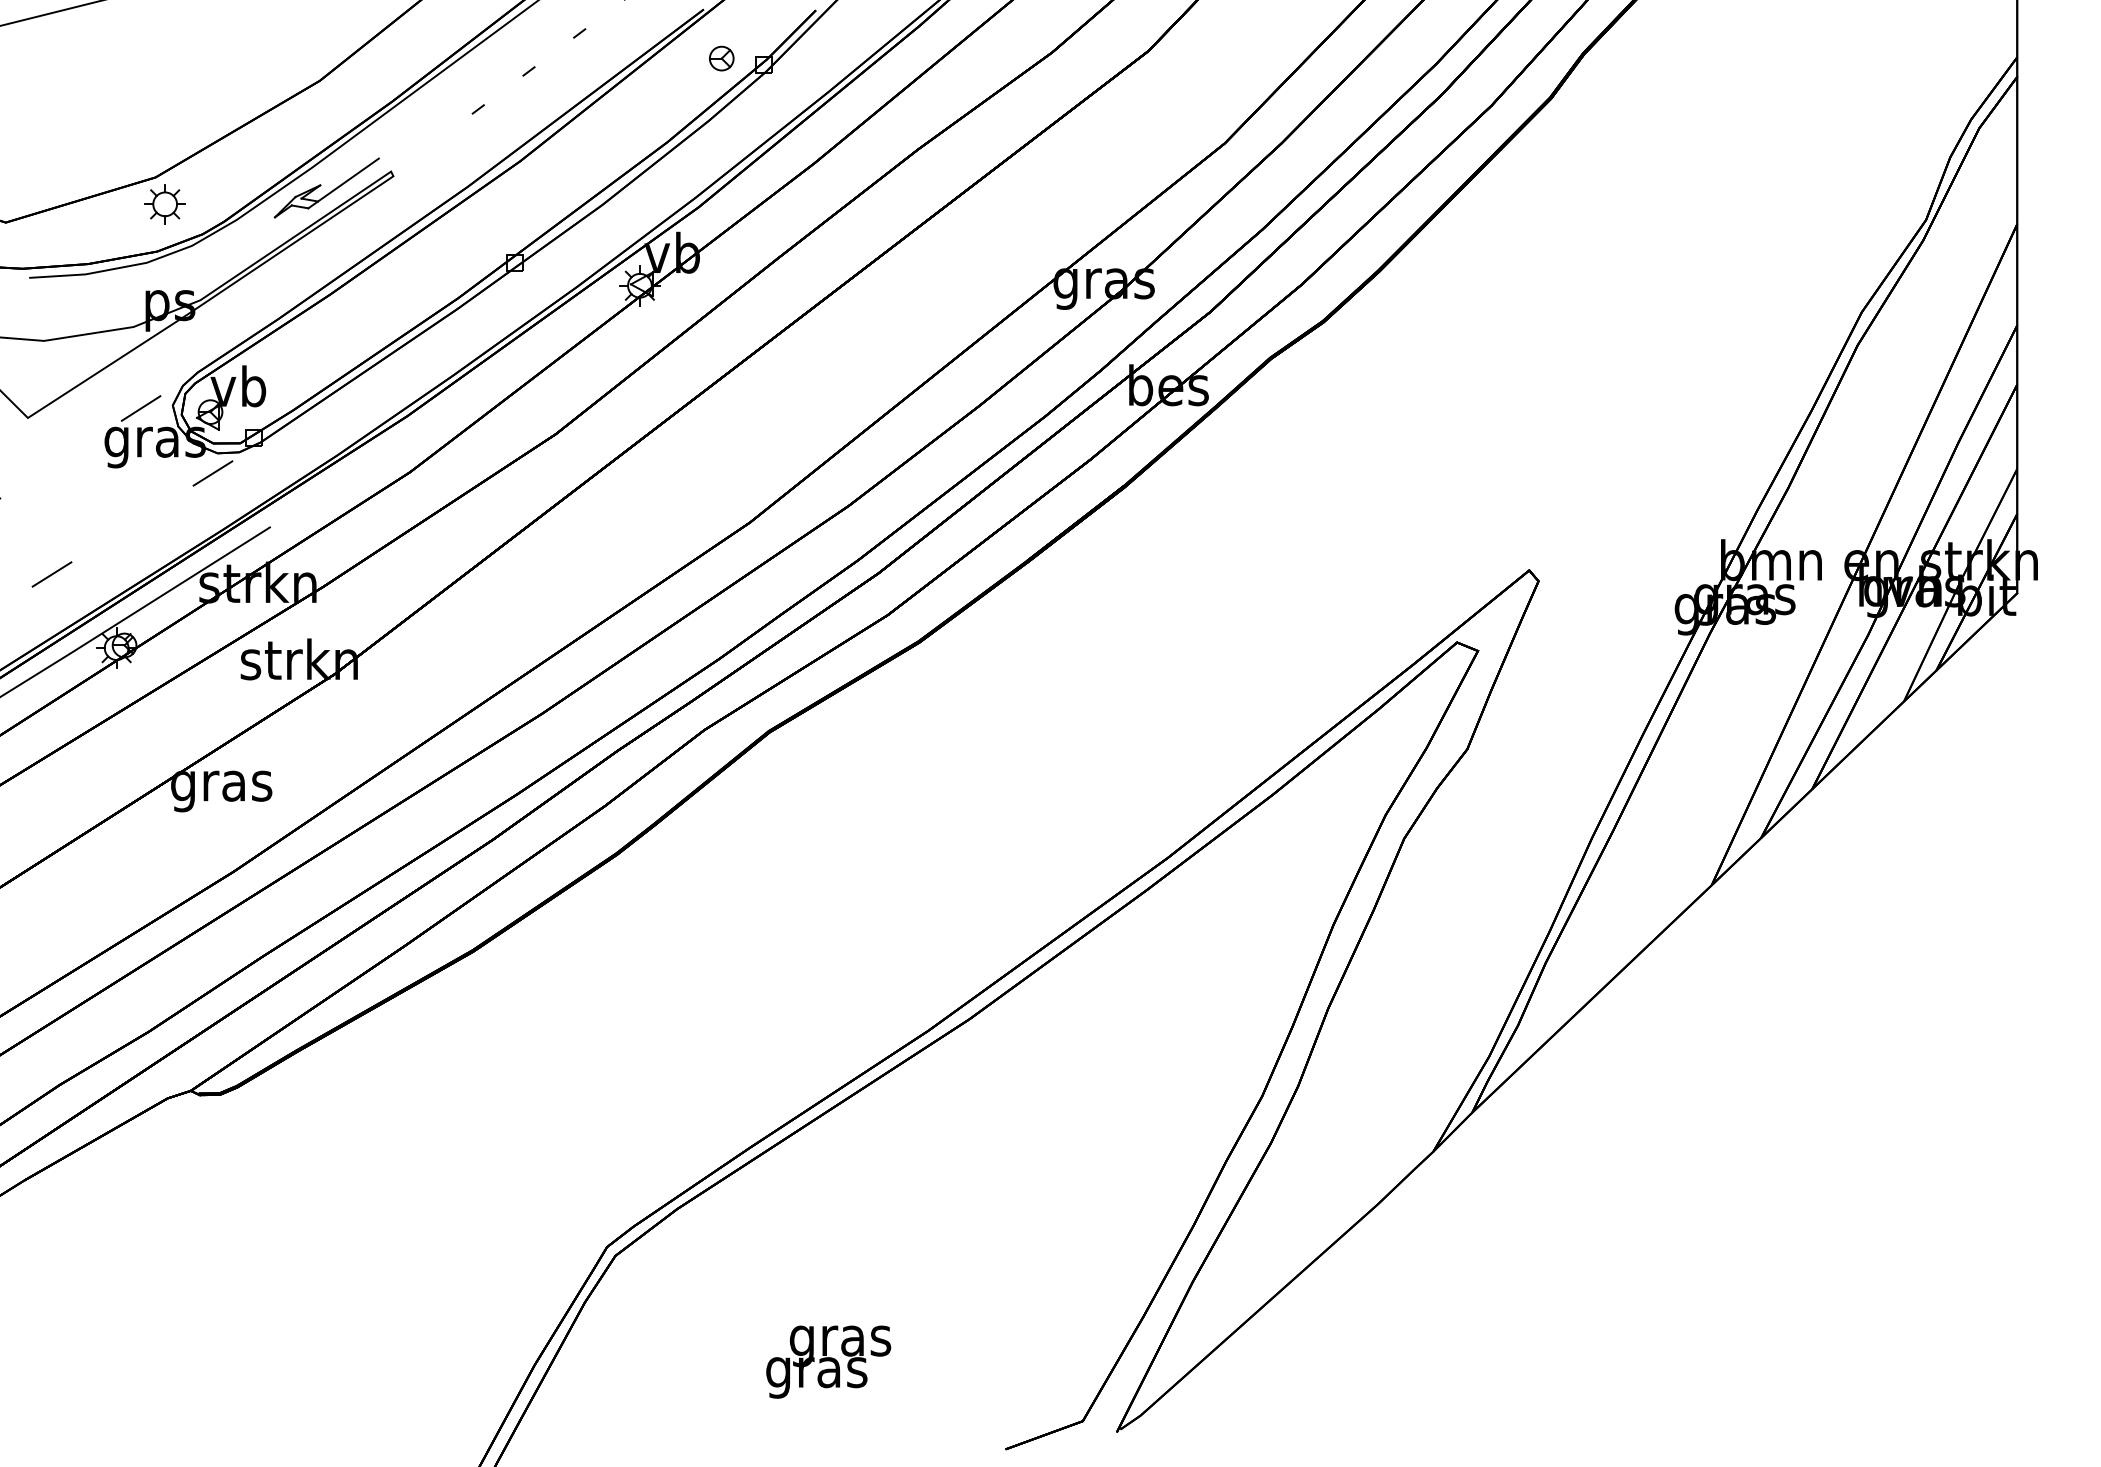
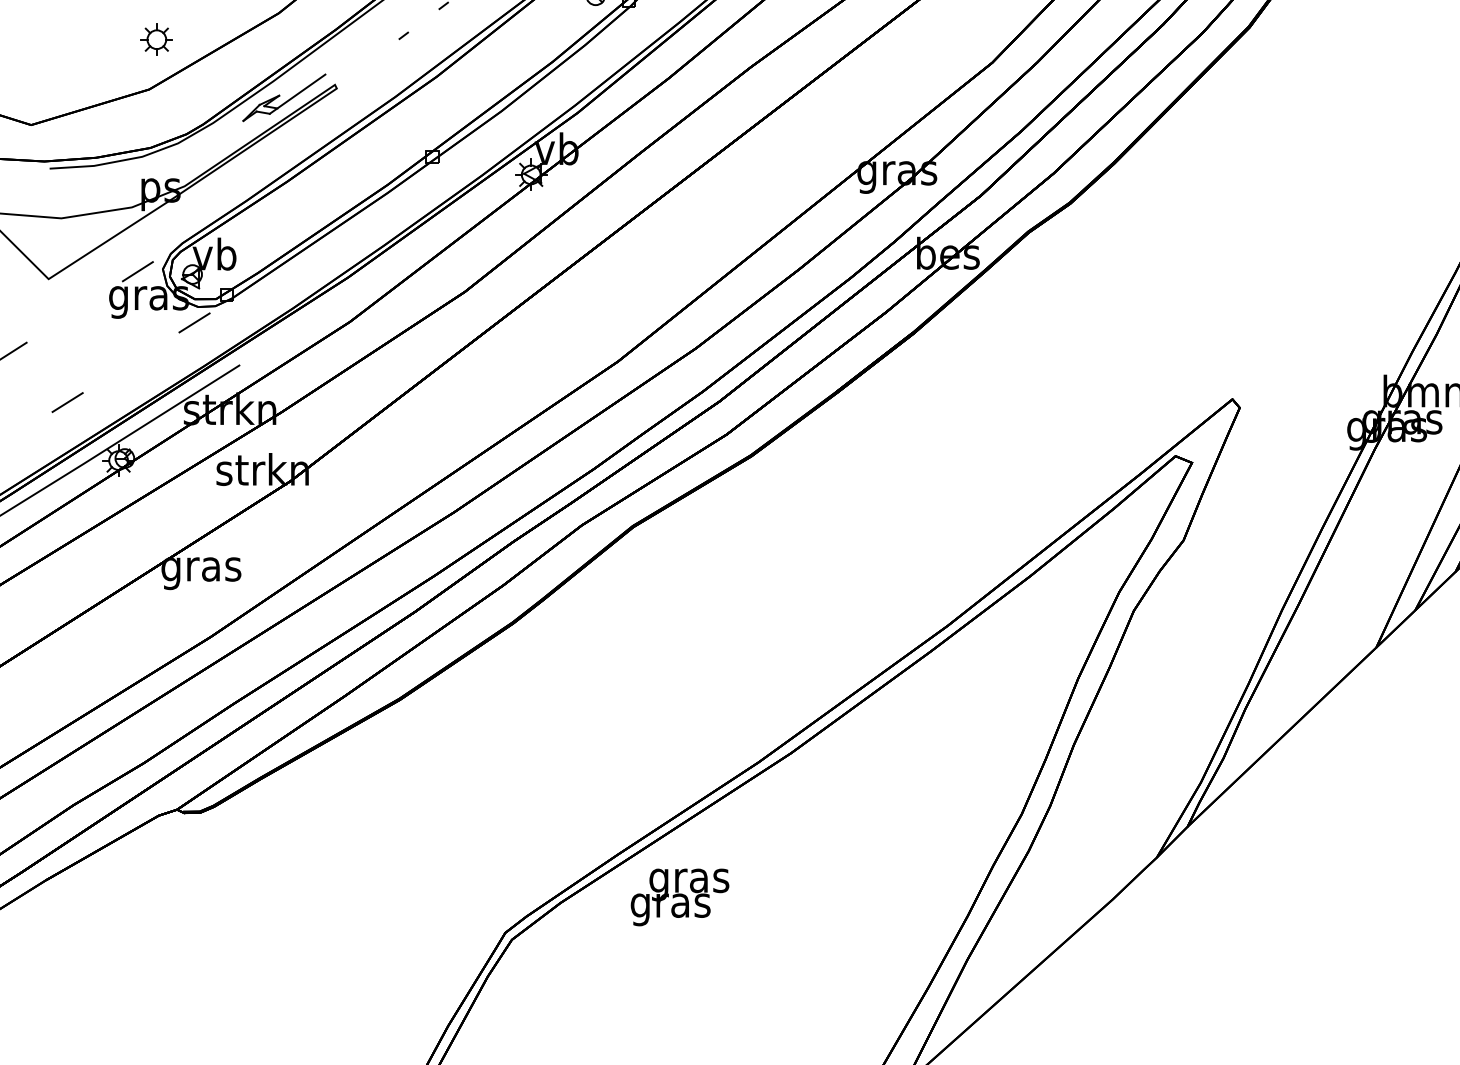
part: (164, 204) -> (156, 39), moved
text: (828, 1361) -> (679, 896), moved

